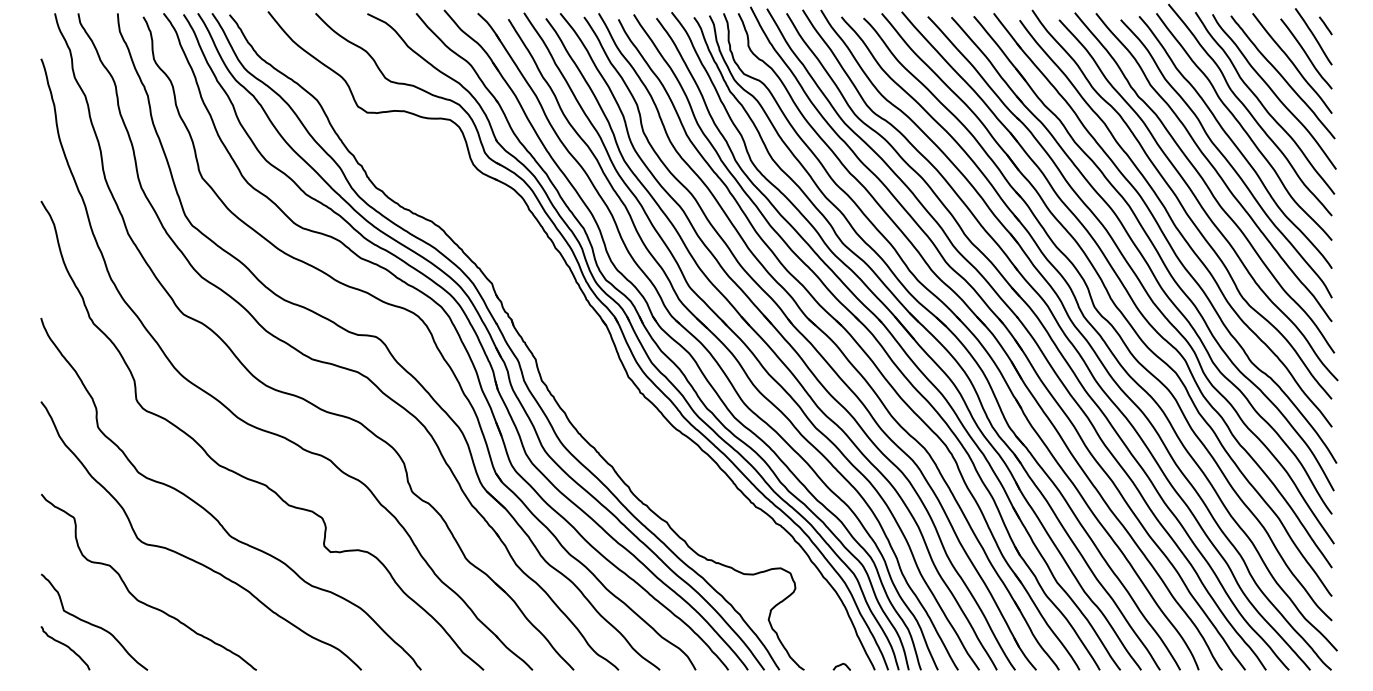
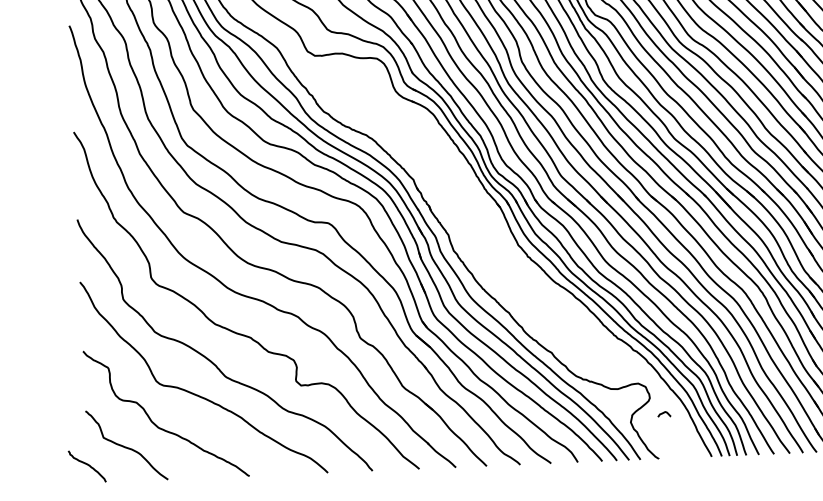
curve: (65, 646) -> (87, 465), moved
curve: (841, 665) -> (664, 413), moved

